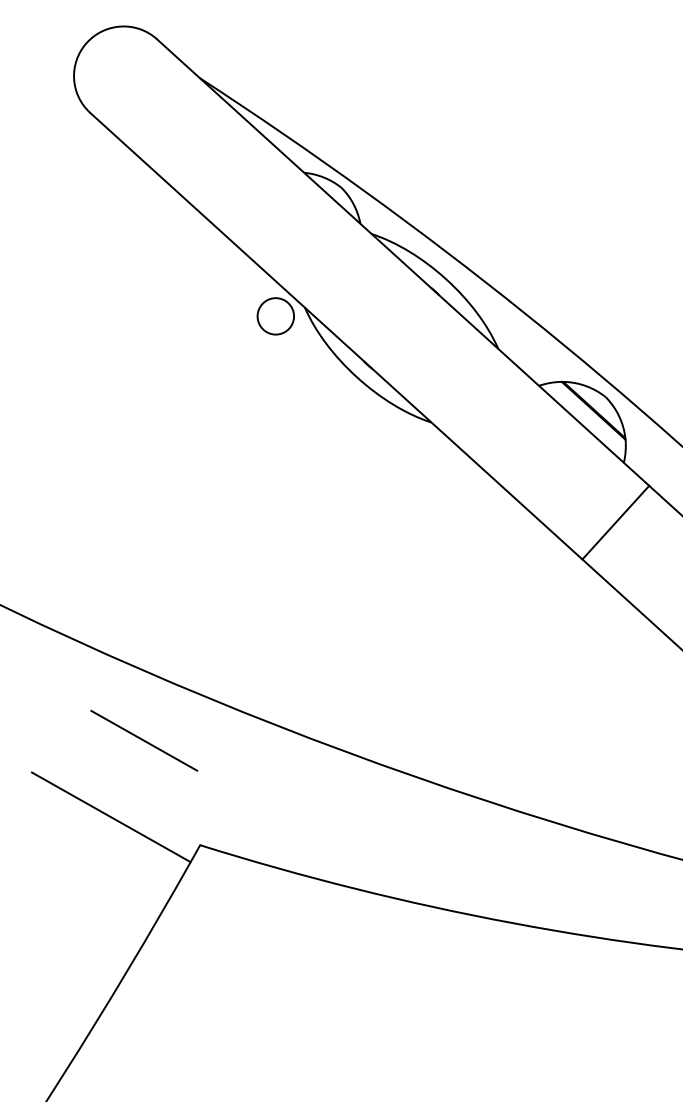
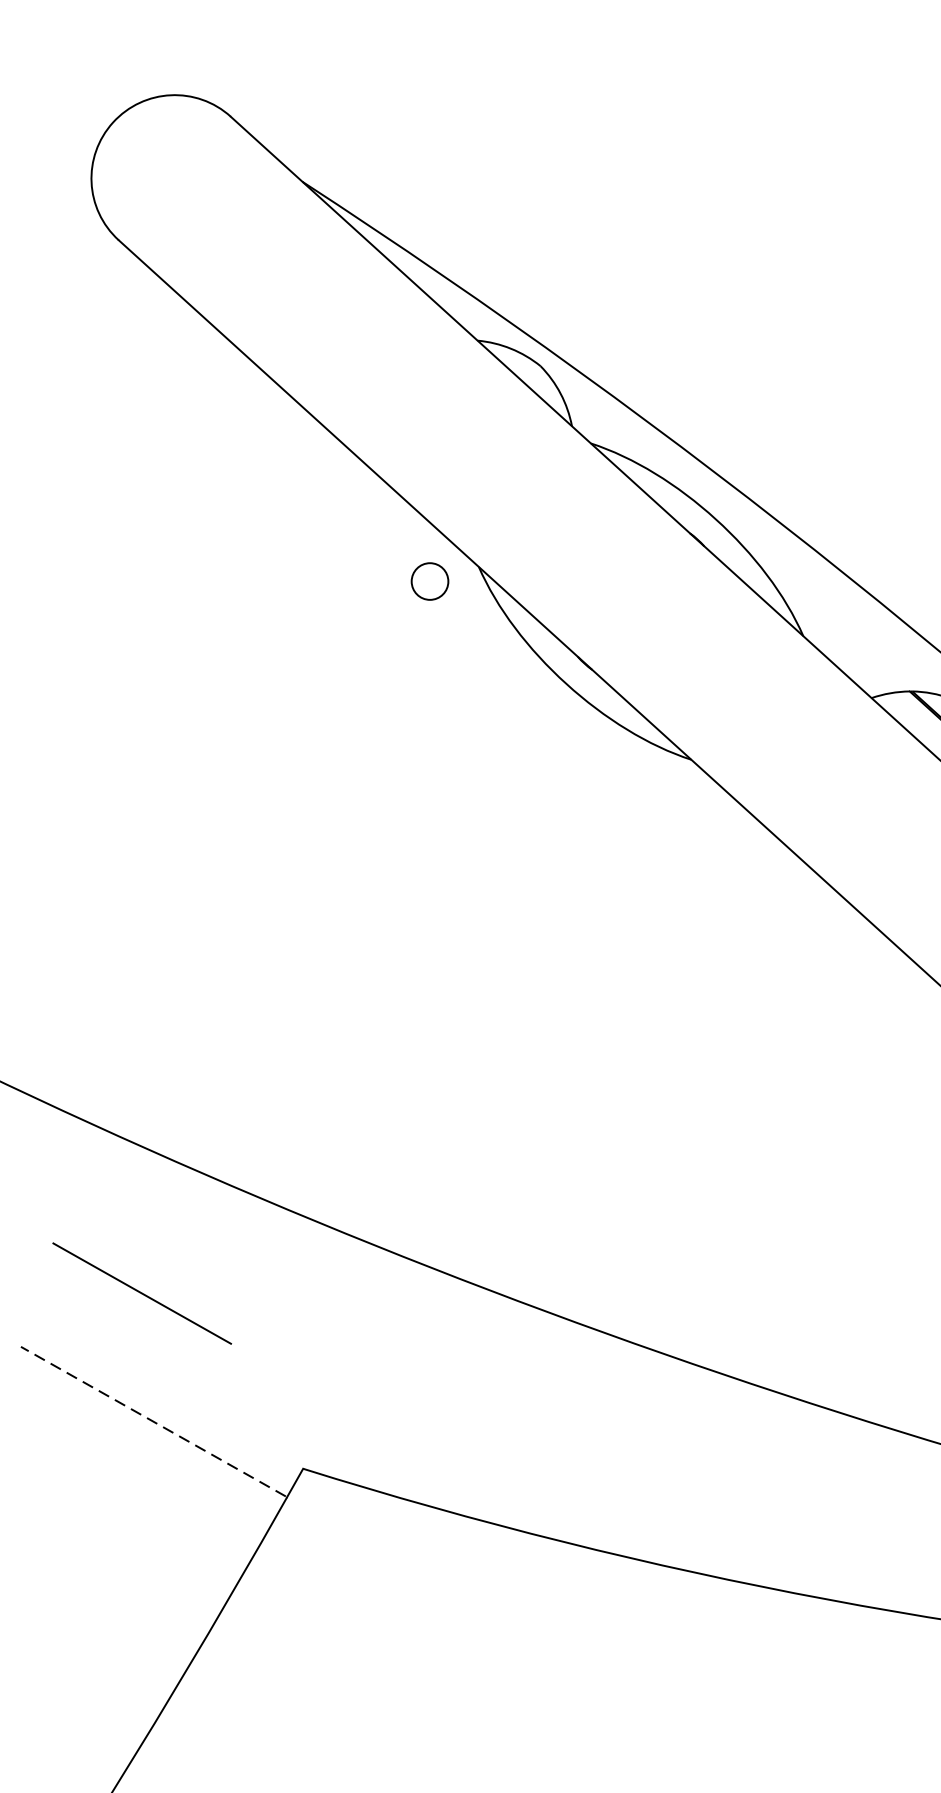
circle: (275, 316) -> (429, 581), size x0.6
line: (144, 740) -> (142, 1293), moved
line: (110, 817) -> (152, 1422), solid -> dashed

